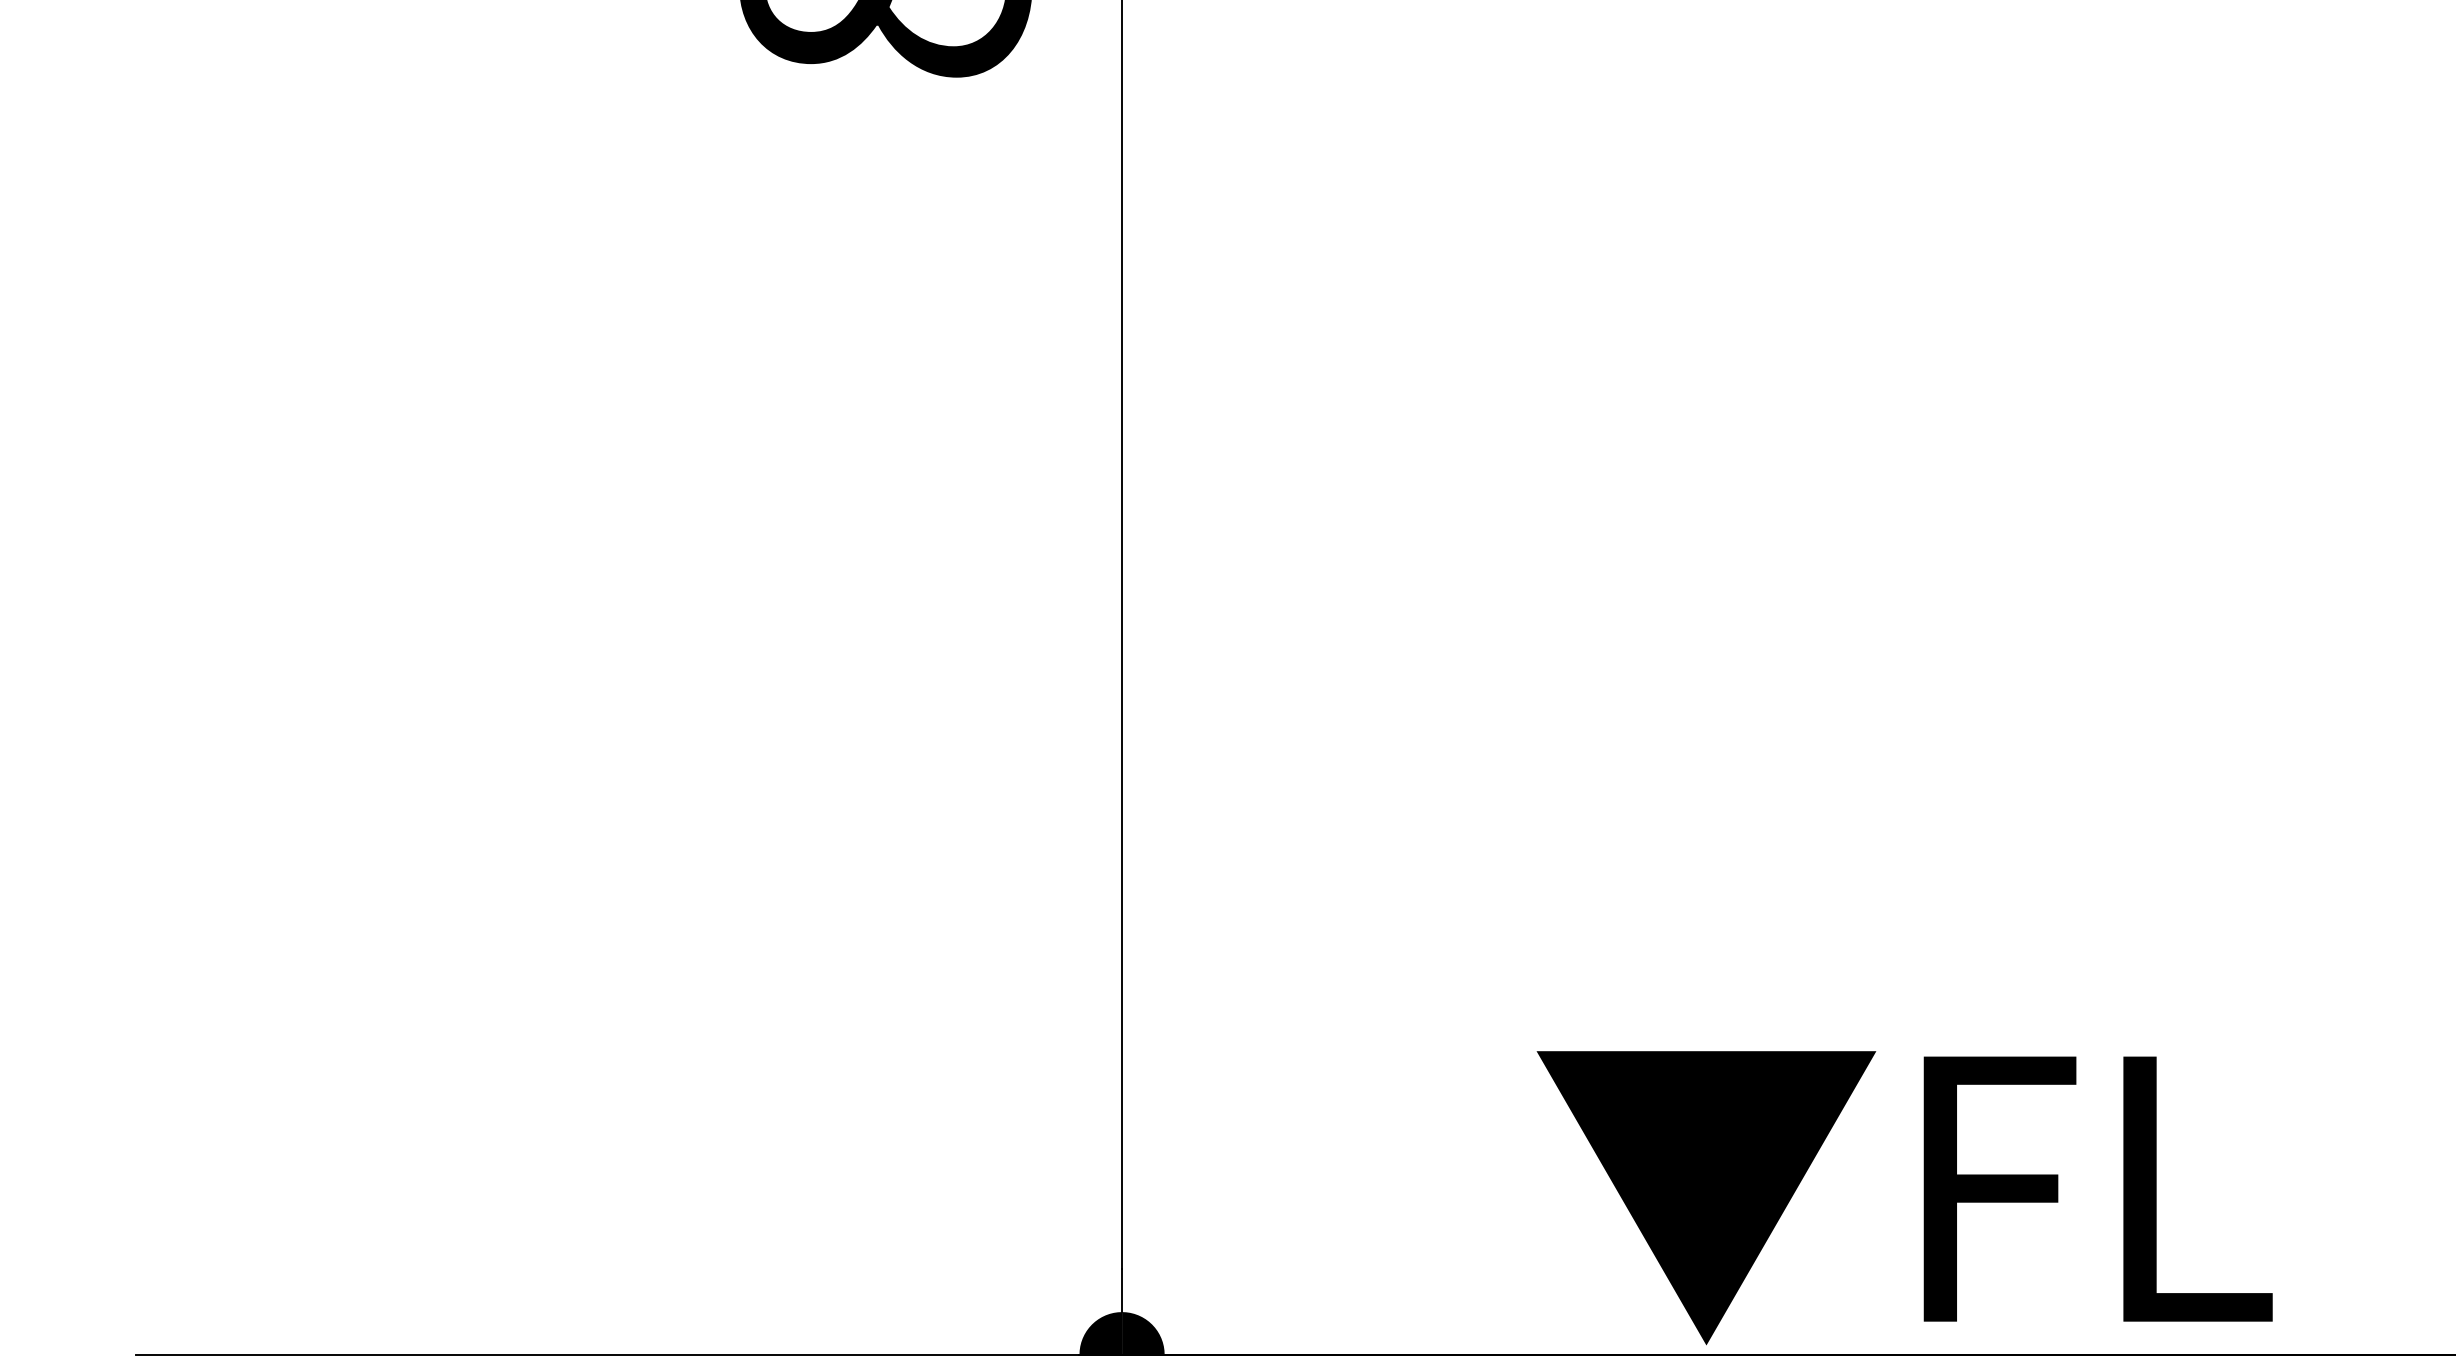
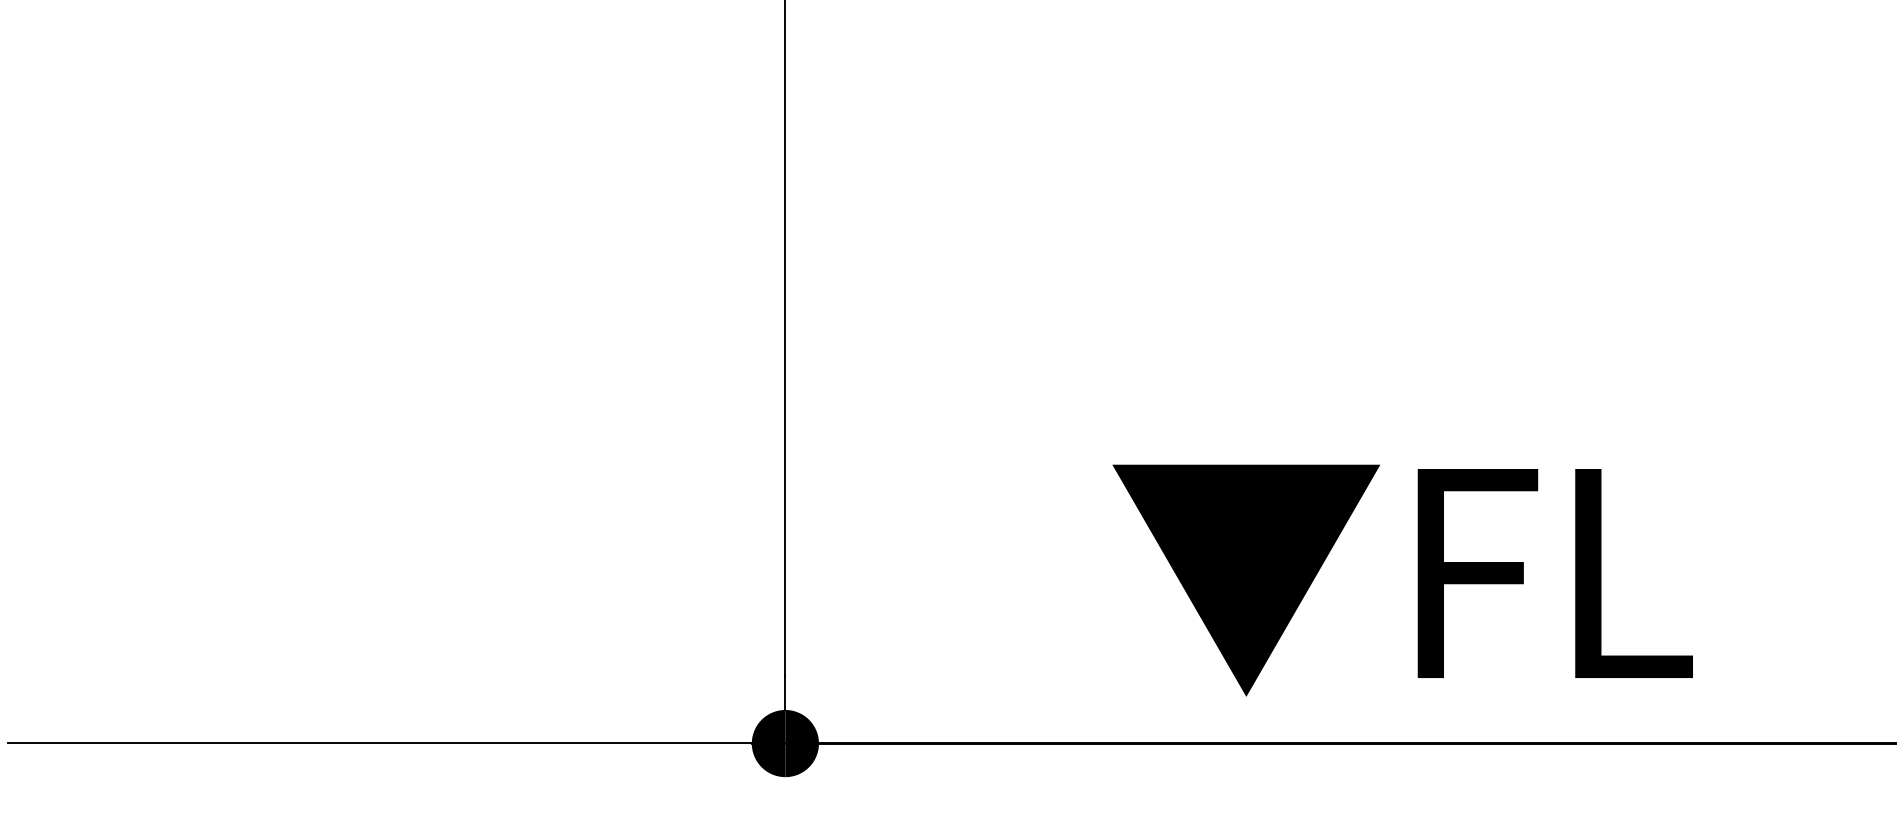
text: (1904, 1198) -> (1402, 580), moved

